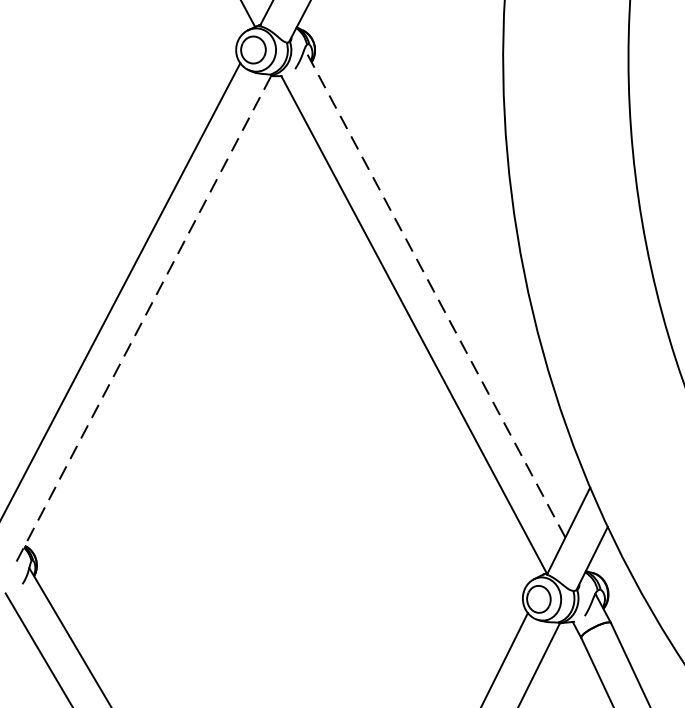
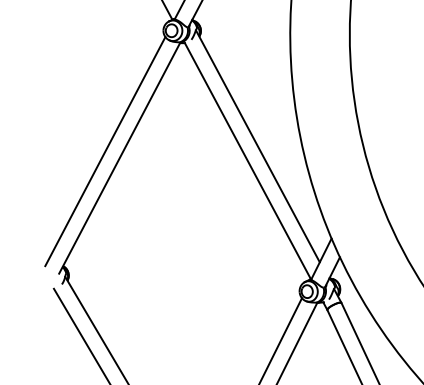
line: (434, 293) -> (257, 146), dashed -> solid
line: (143, 316) -> (119, 157), dashed -> solid

